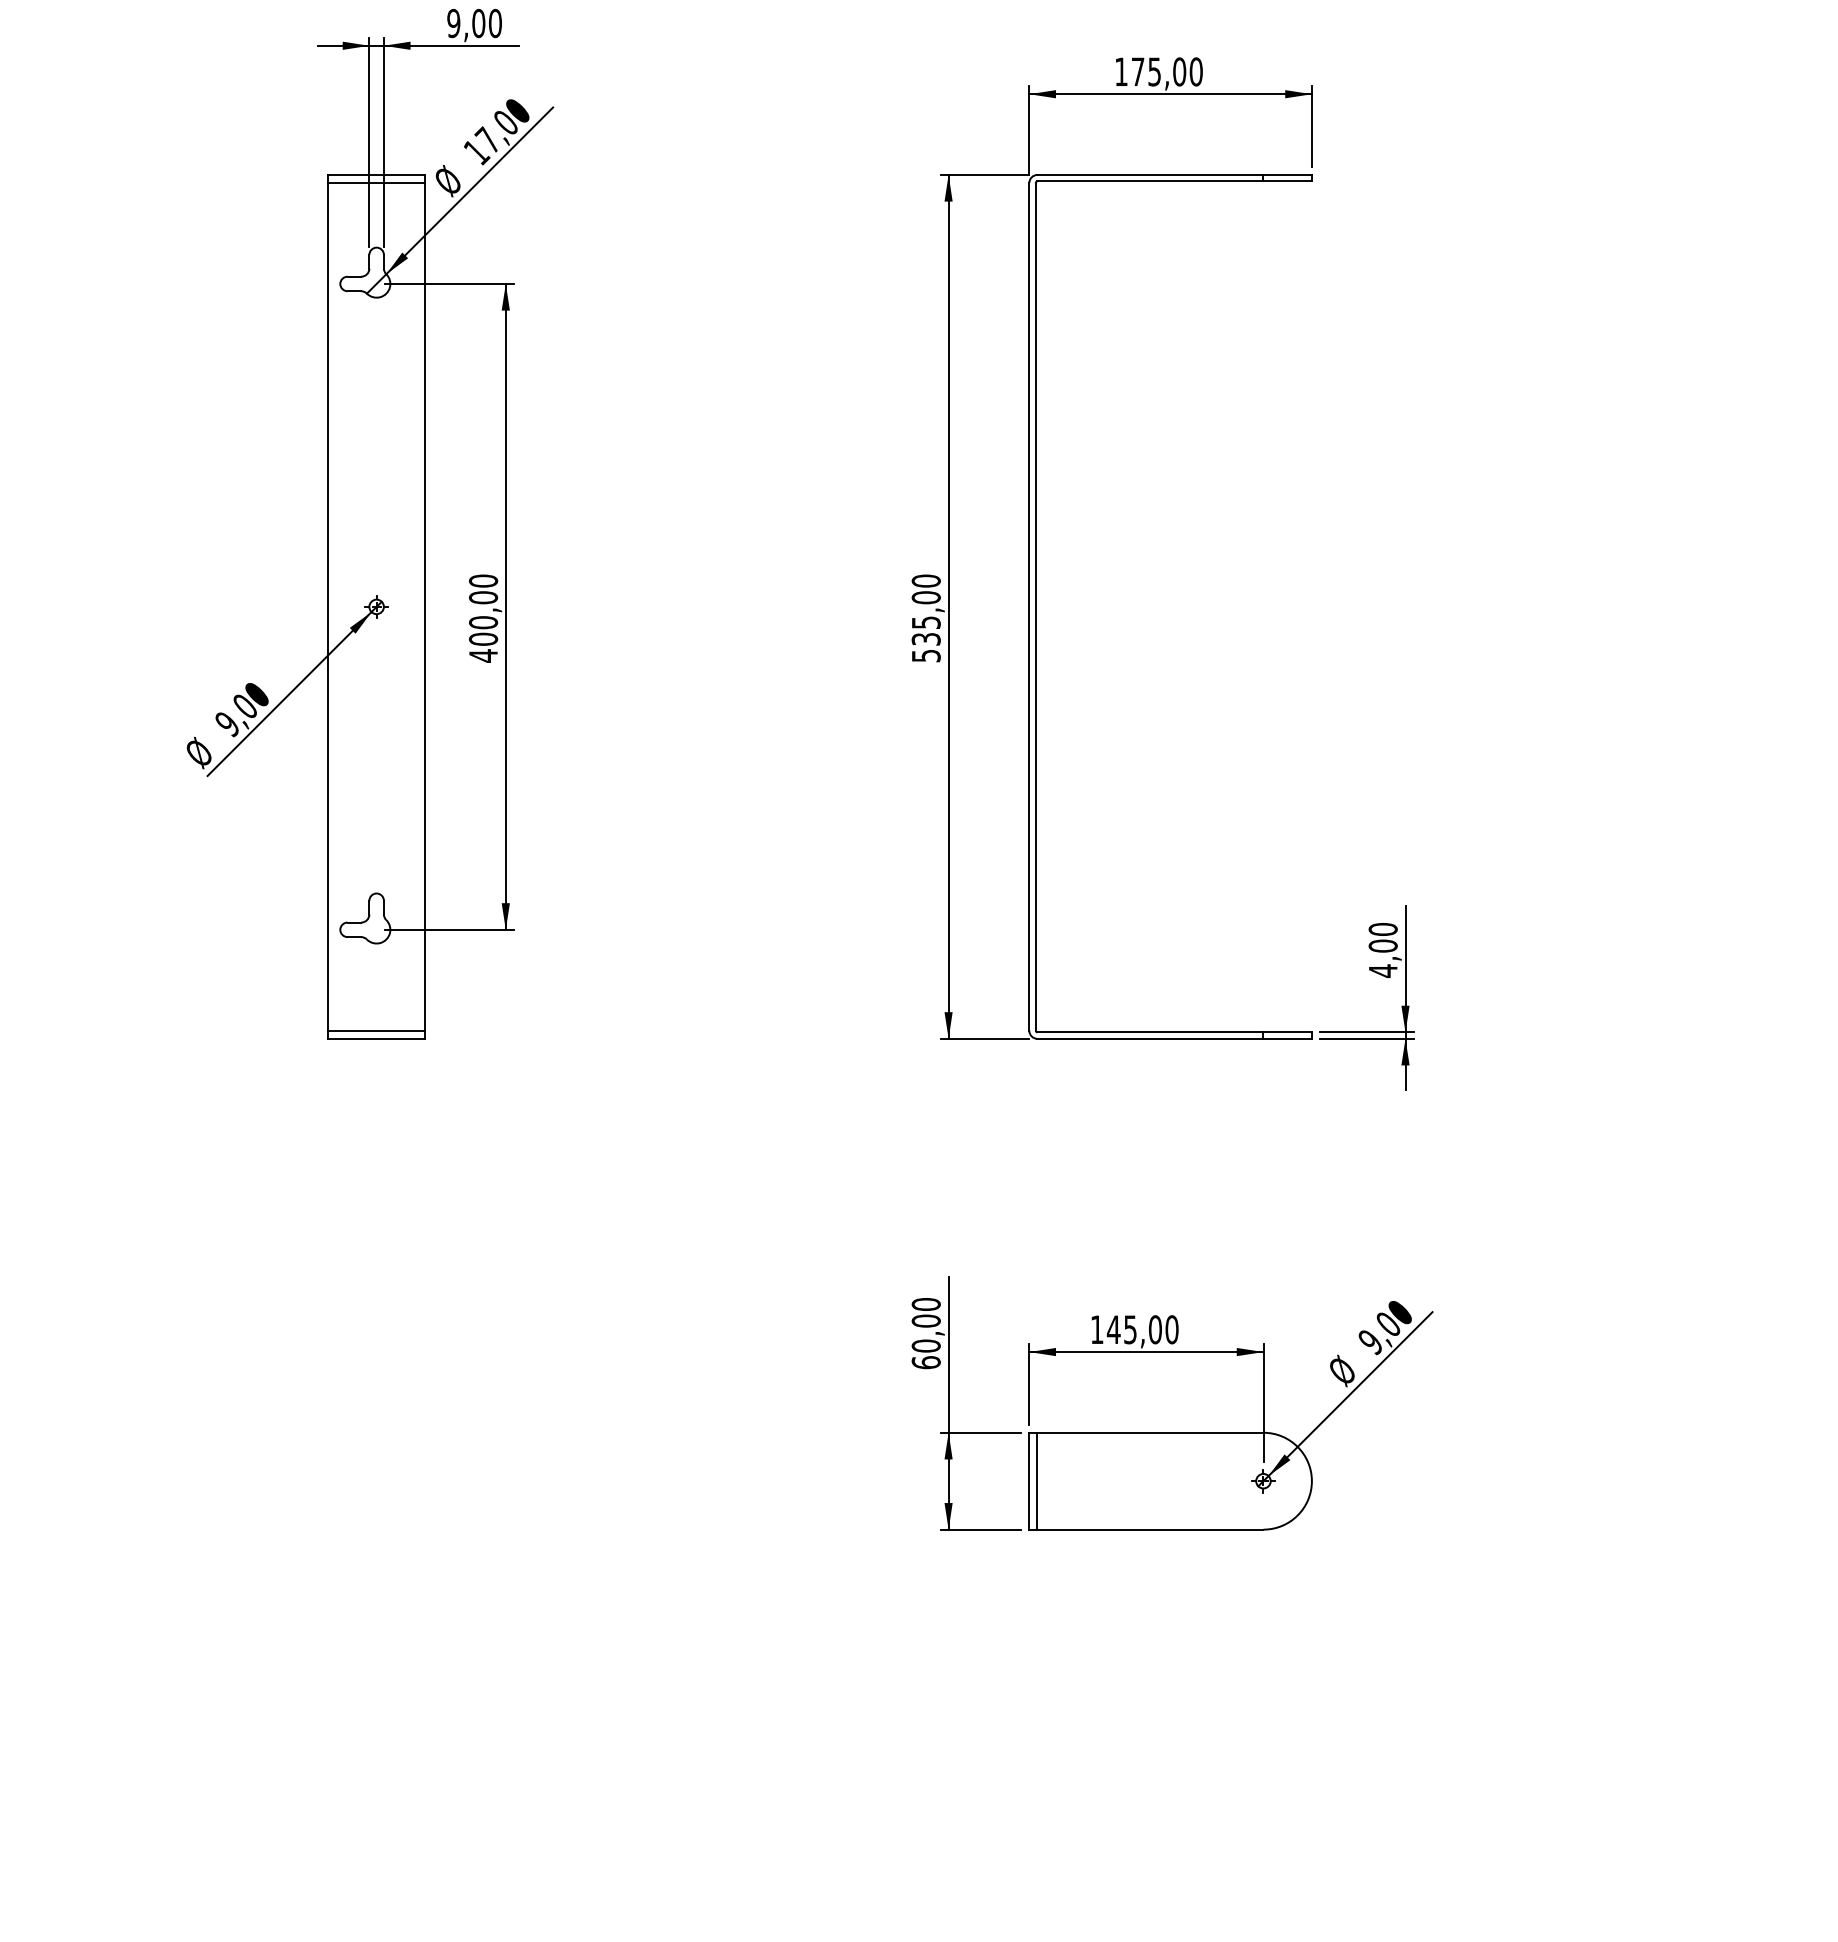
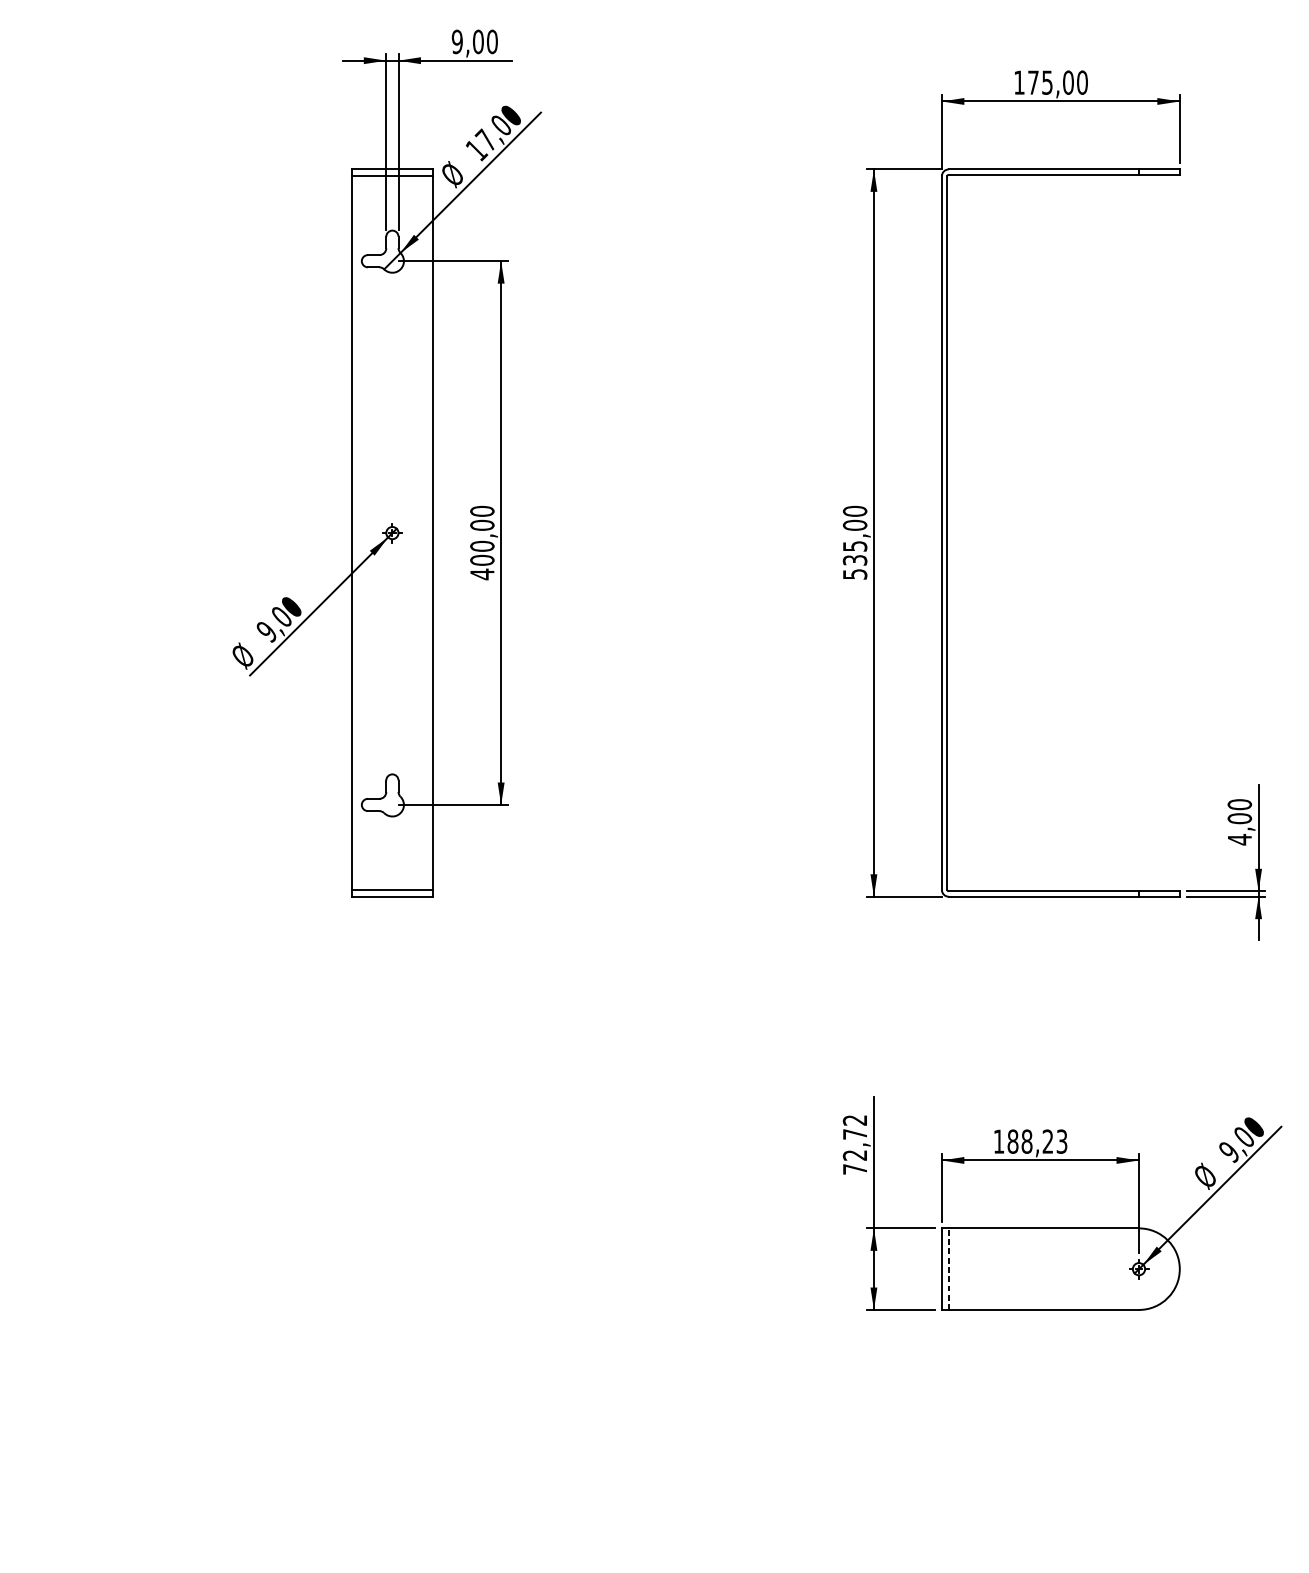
text: (1142, 1329) -> (1037, 1141), 145,00 -> 188,23
text: (925, 1333) -> (854, 1144), 60,00 -> 72,72
line: (1037, 1480) -> (948, 1268), solid -> dashed

